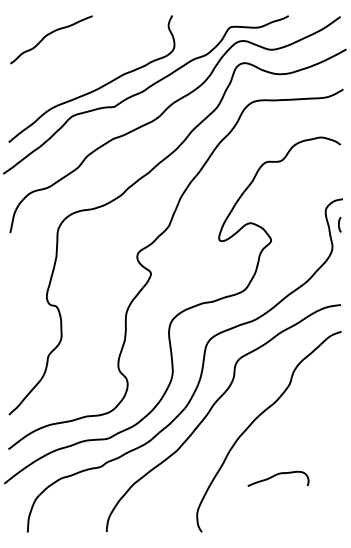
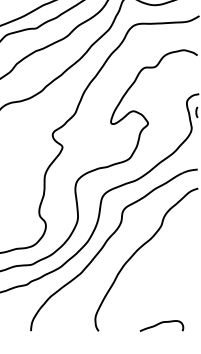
curve: (277, 475) -> (161, 323), moved

